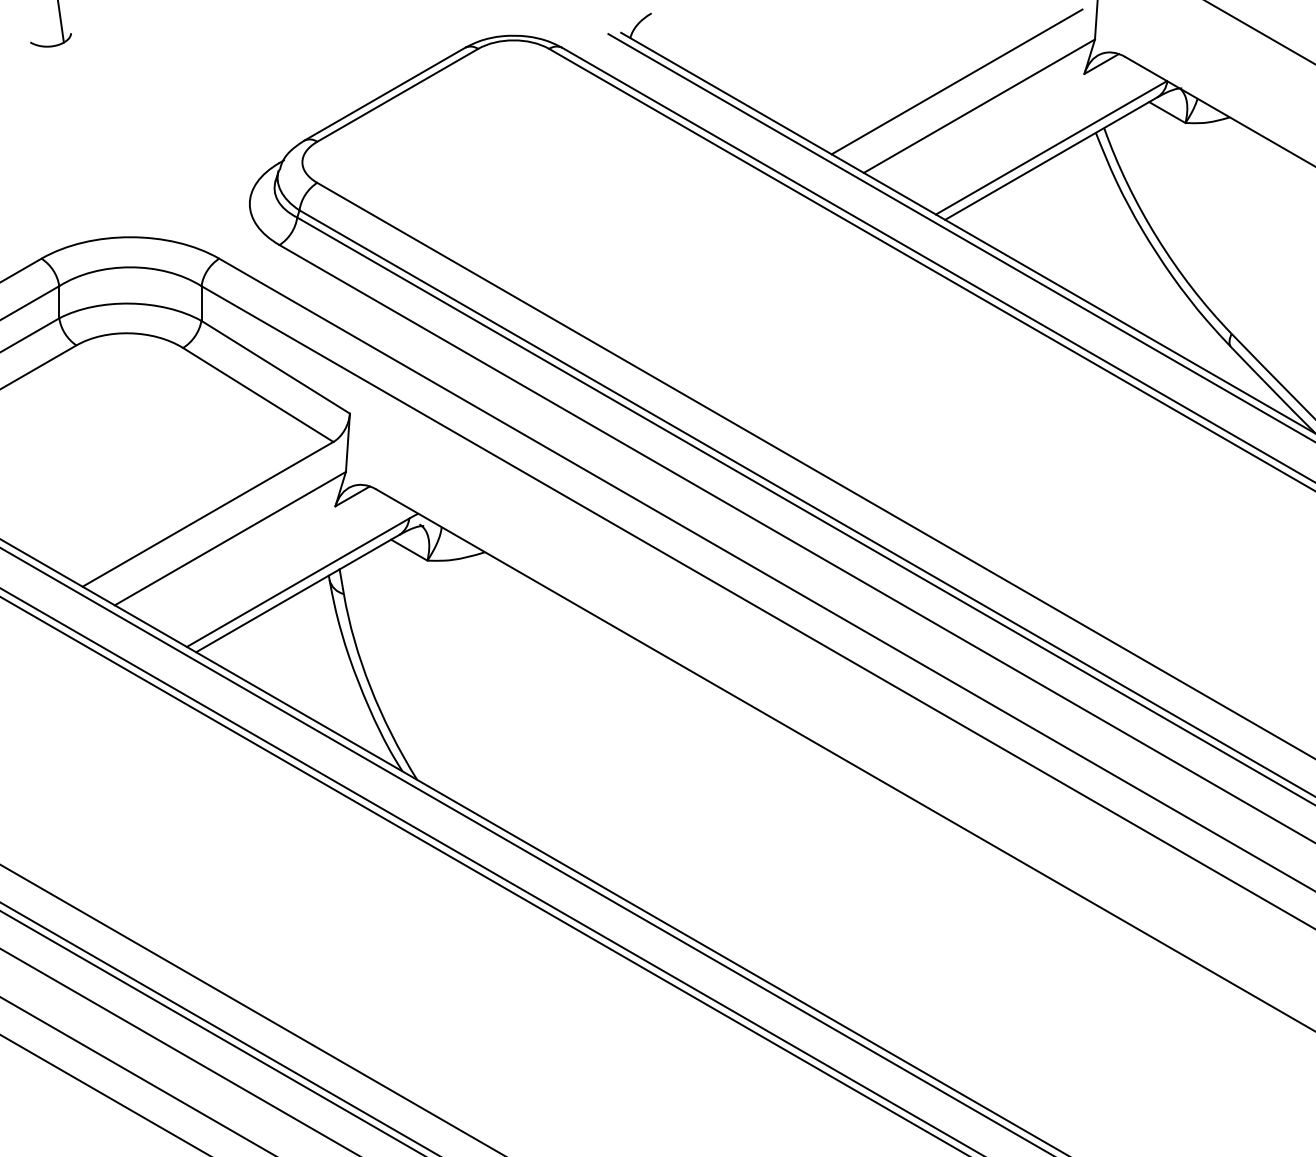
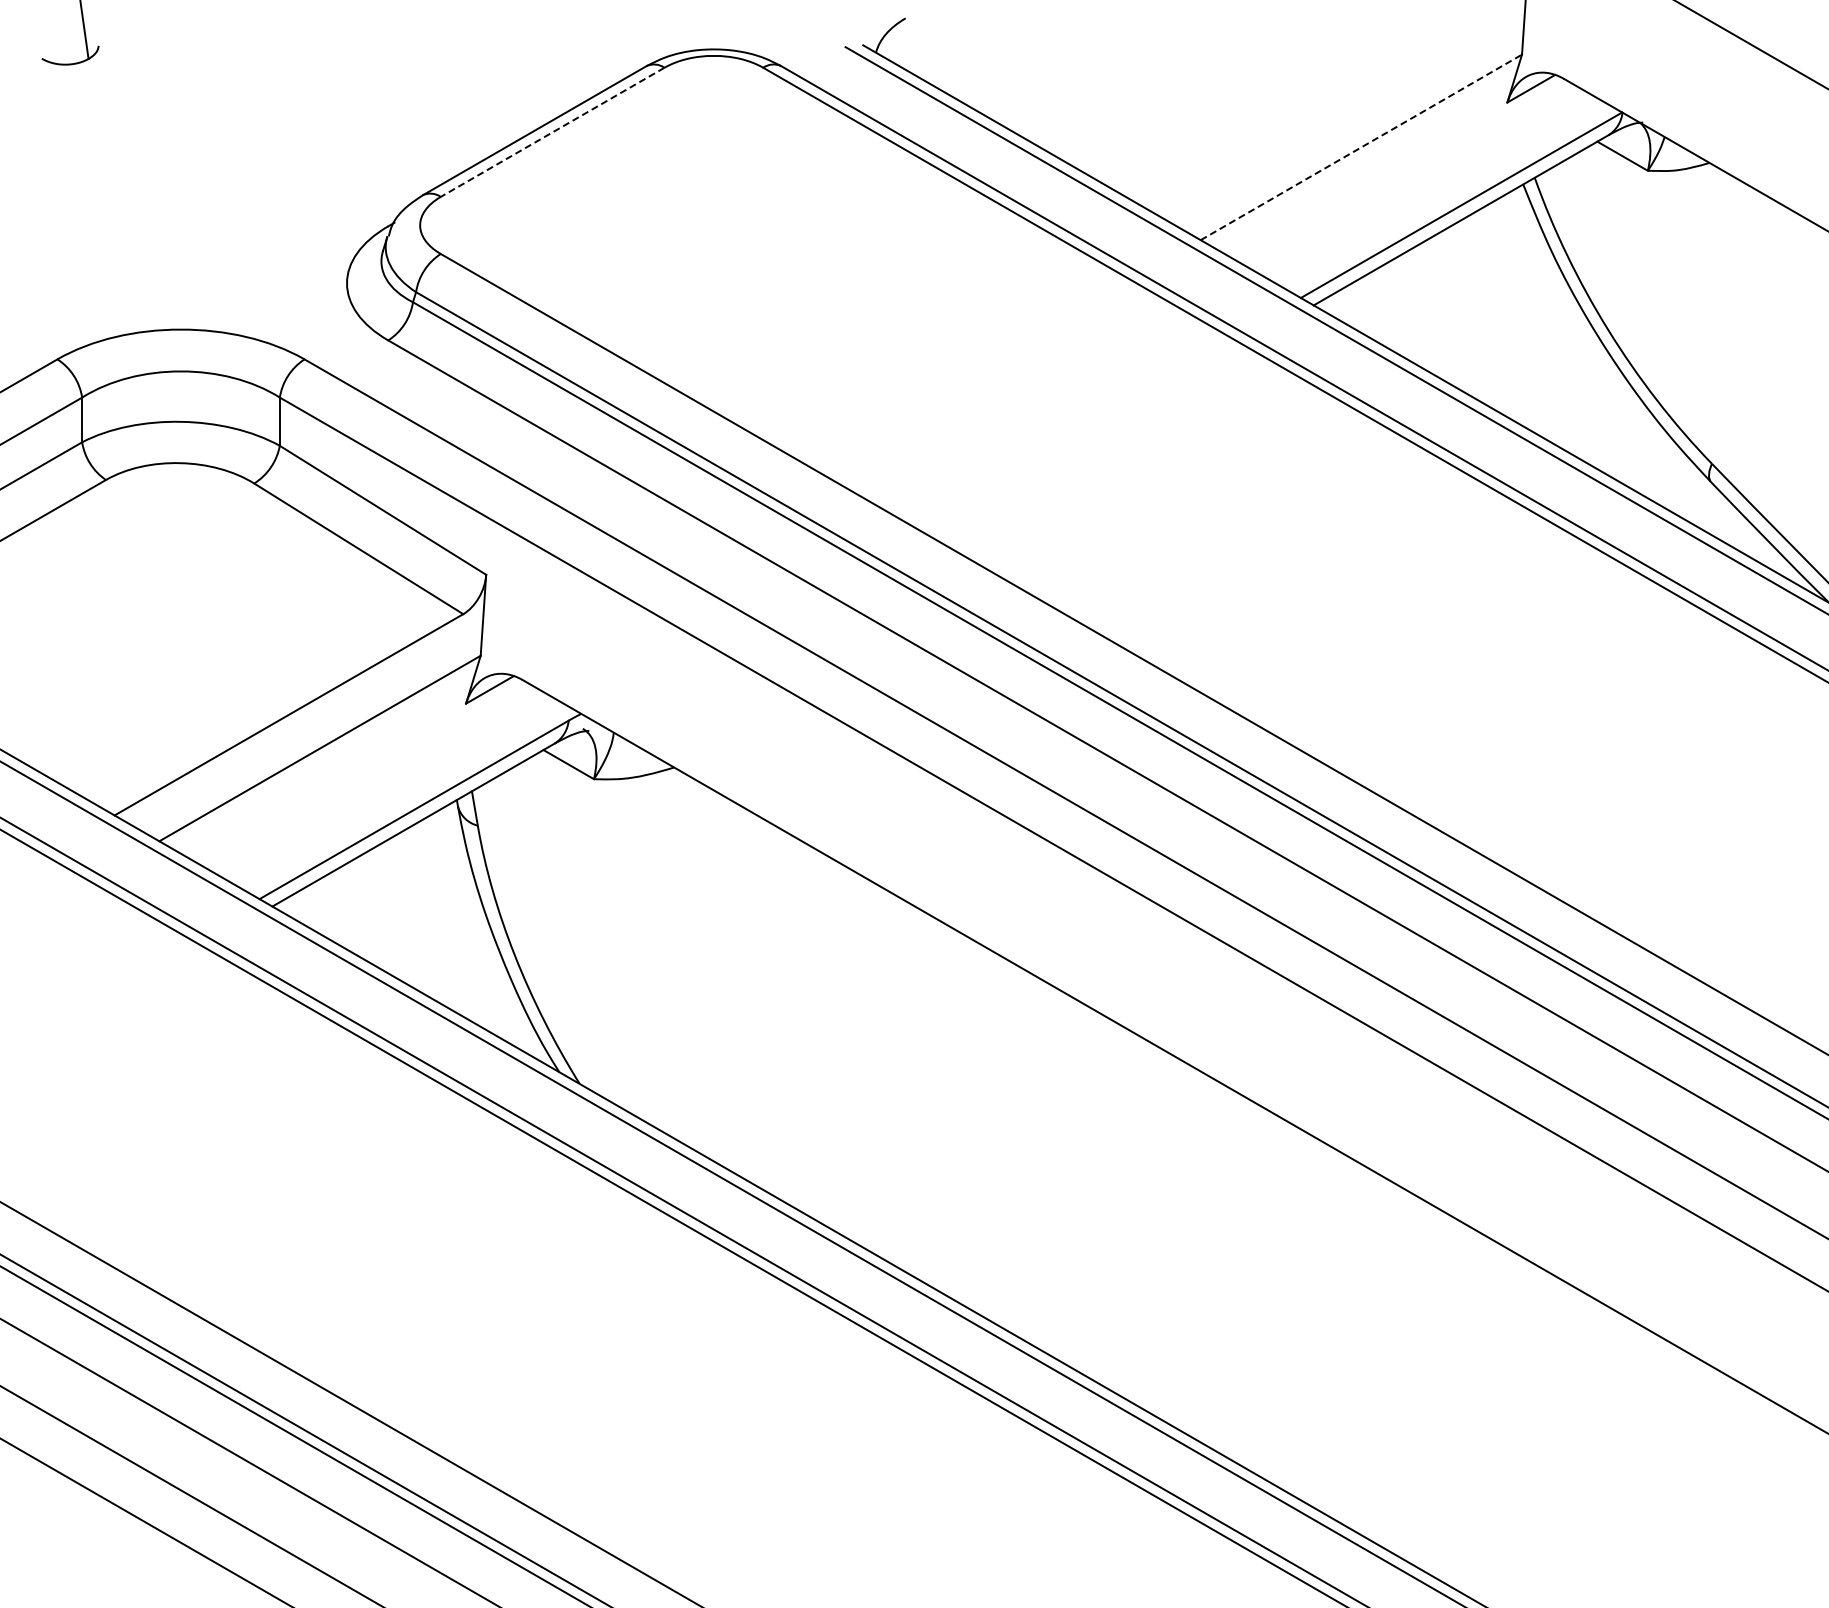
line: (956, 81) -> (1329, 113), removed
line: (397, 95) -> (552, 132), solid -> dashed
line: (979, 106) -> (1361, 147), solid -> dashed

